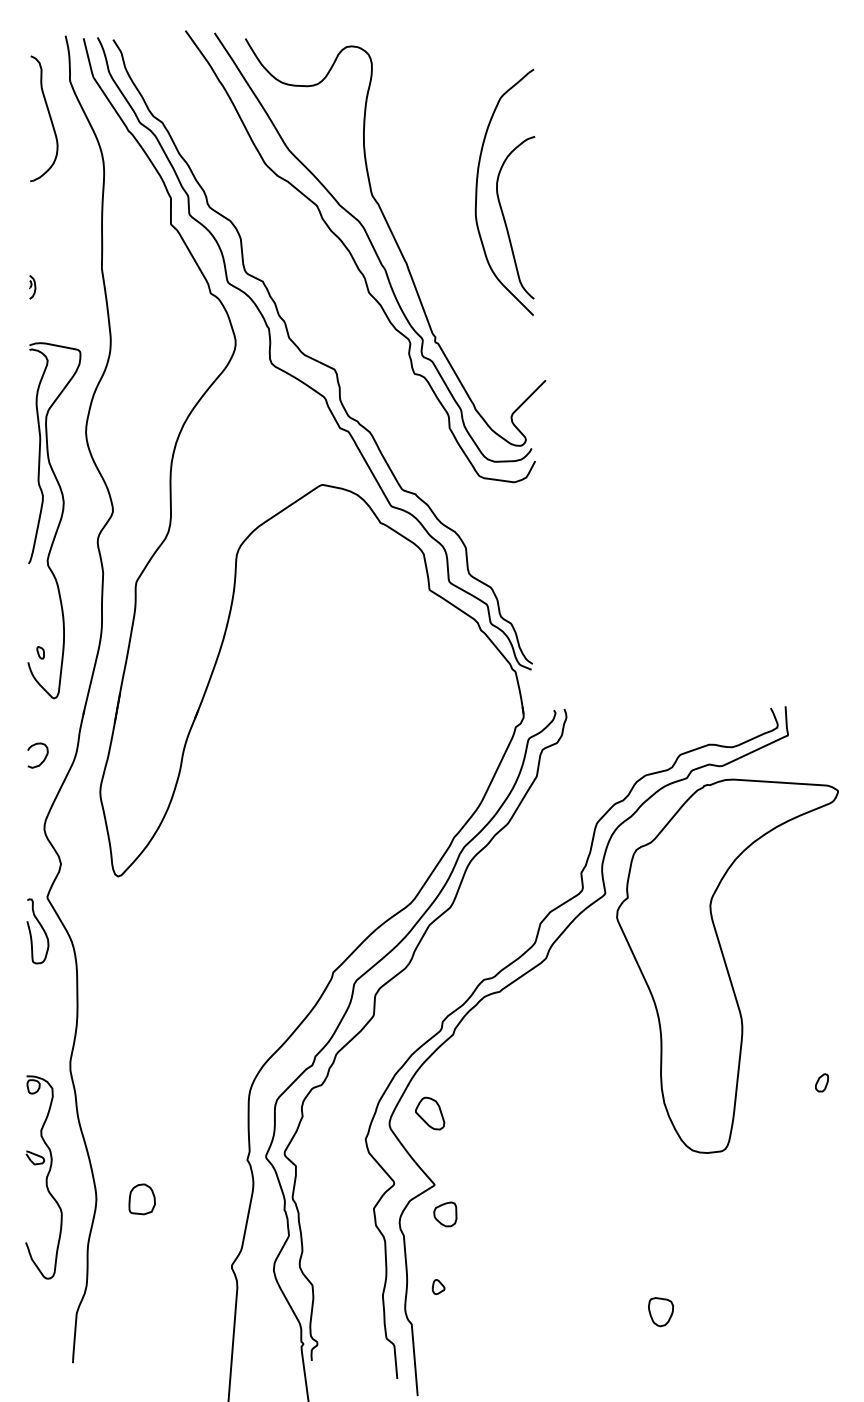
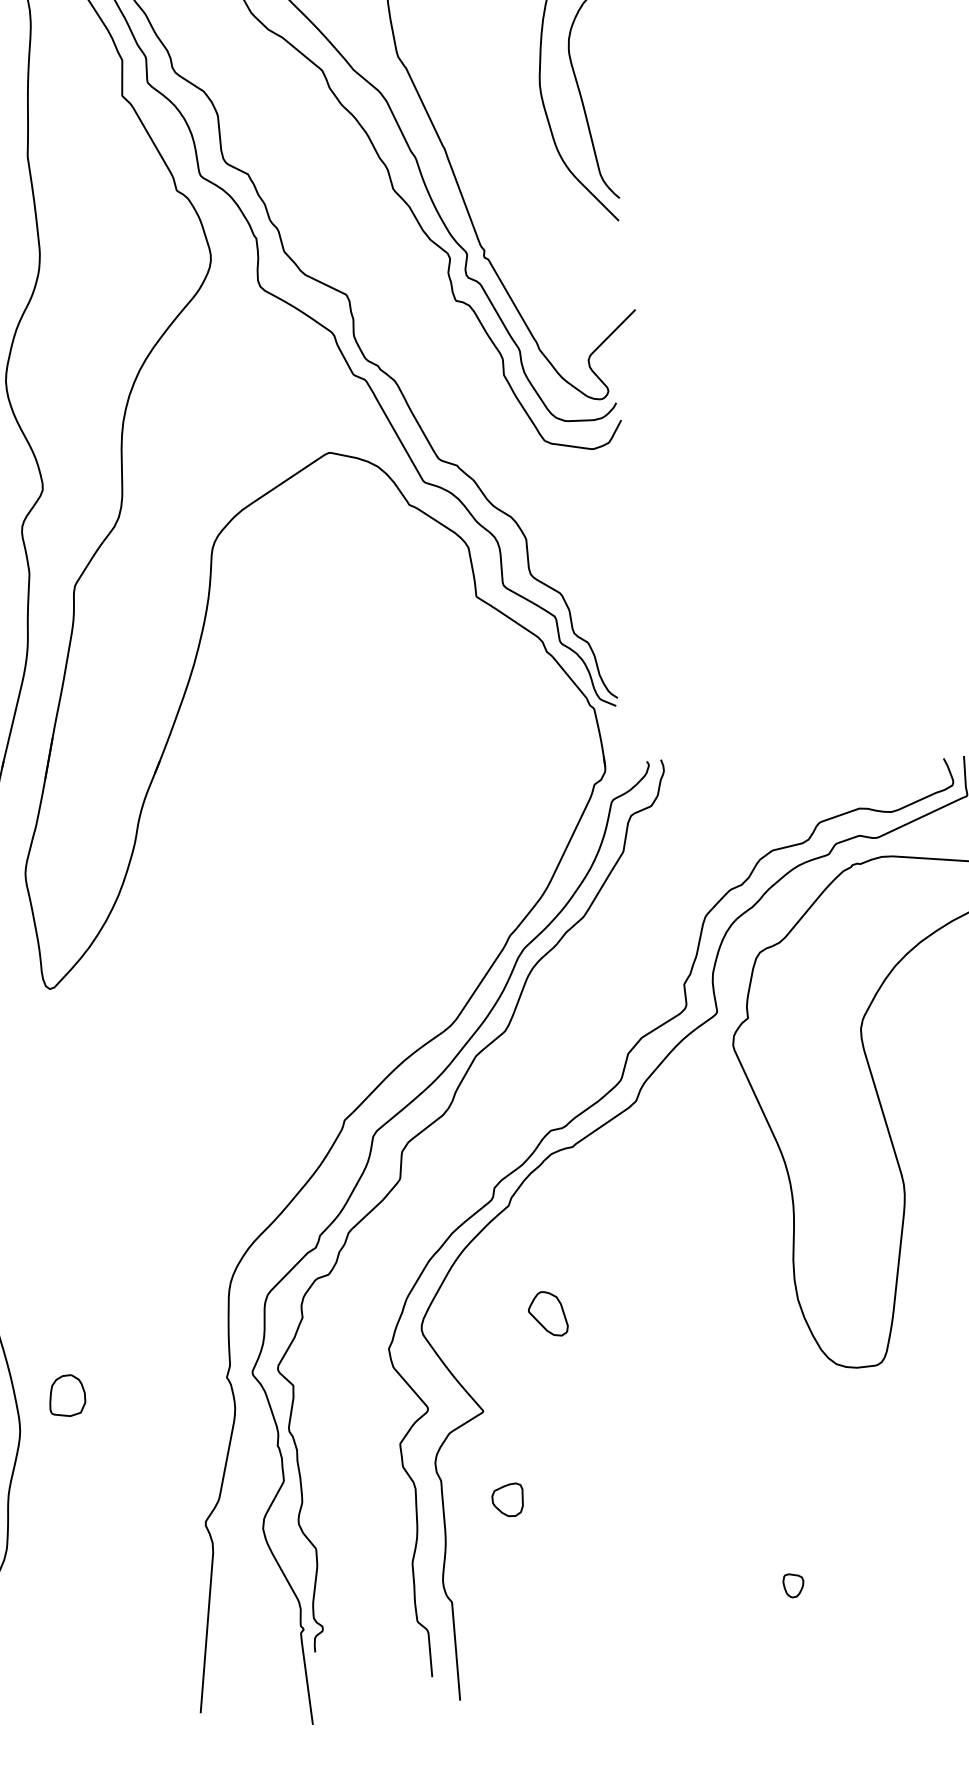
part: (430, 1113) -> (548, 1313), moved
part: (141, 1199) -> (66, 1395), moved
part: (445, 1214) -> (507, 1499), moved
part: (438, 1287) -> (488, 1551), removed
part: (660, 1312) -> (792, 1586), size x0.6

